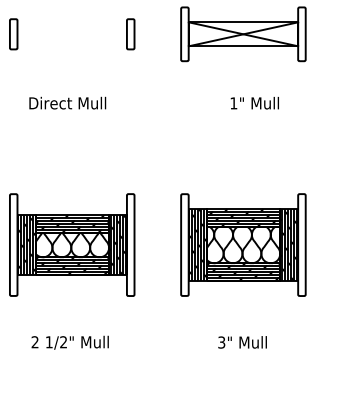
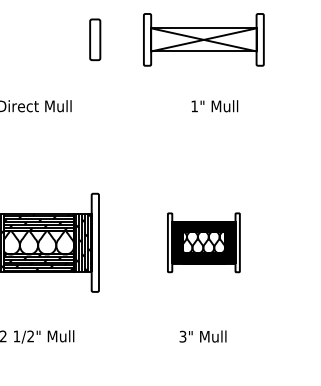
part: (130, 34) -> (95, 40), size x1.4
part: (243, 244) -> (203, 242), size x0.6

